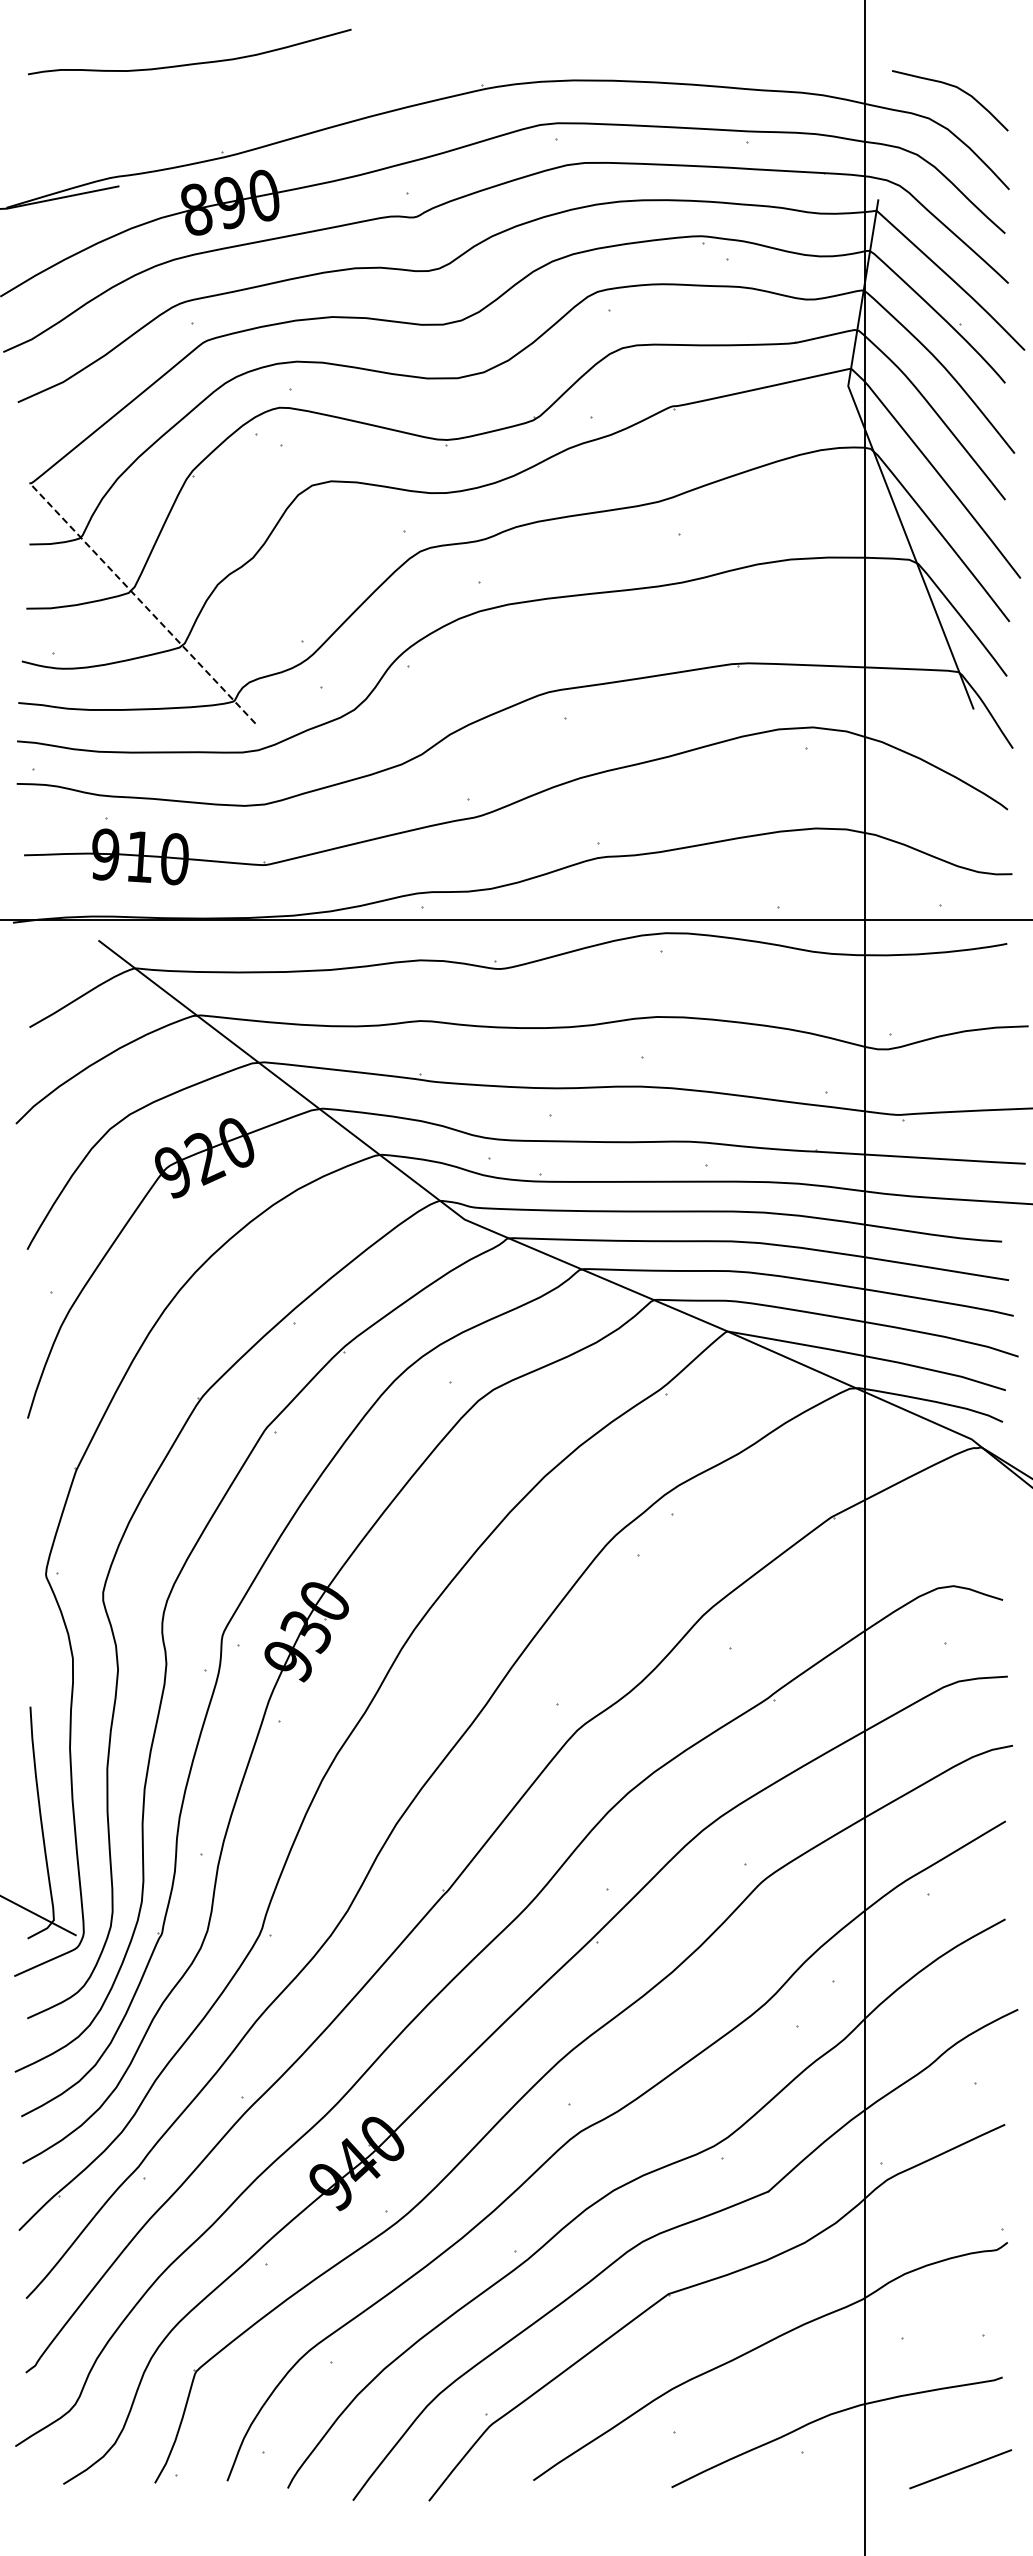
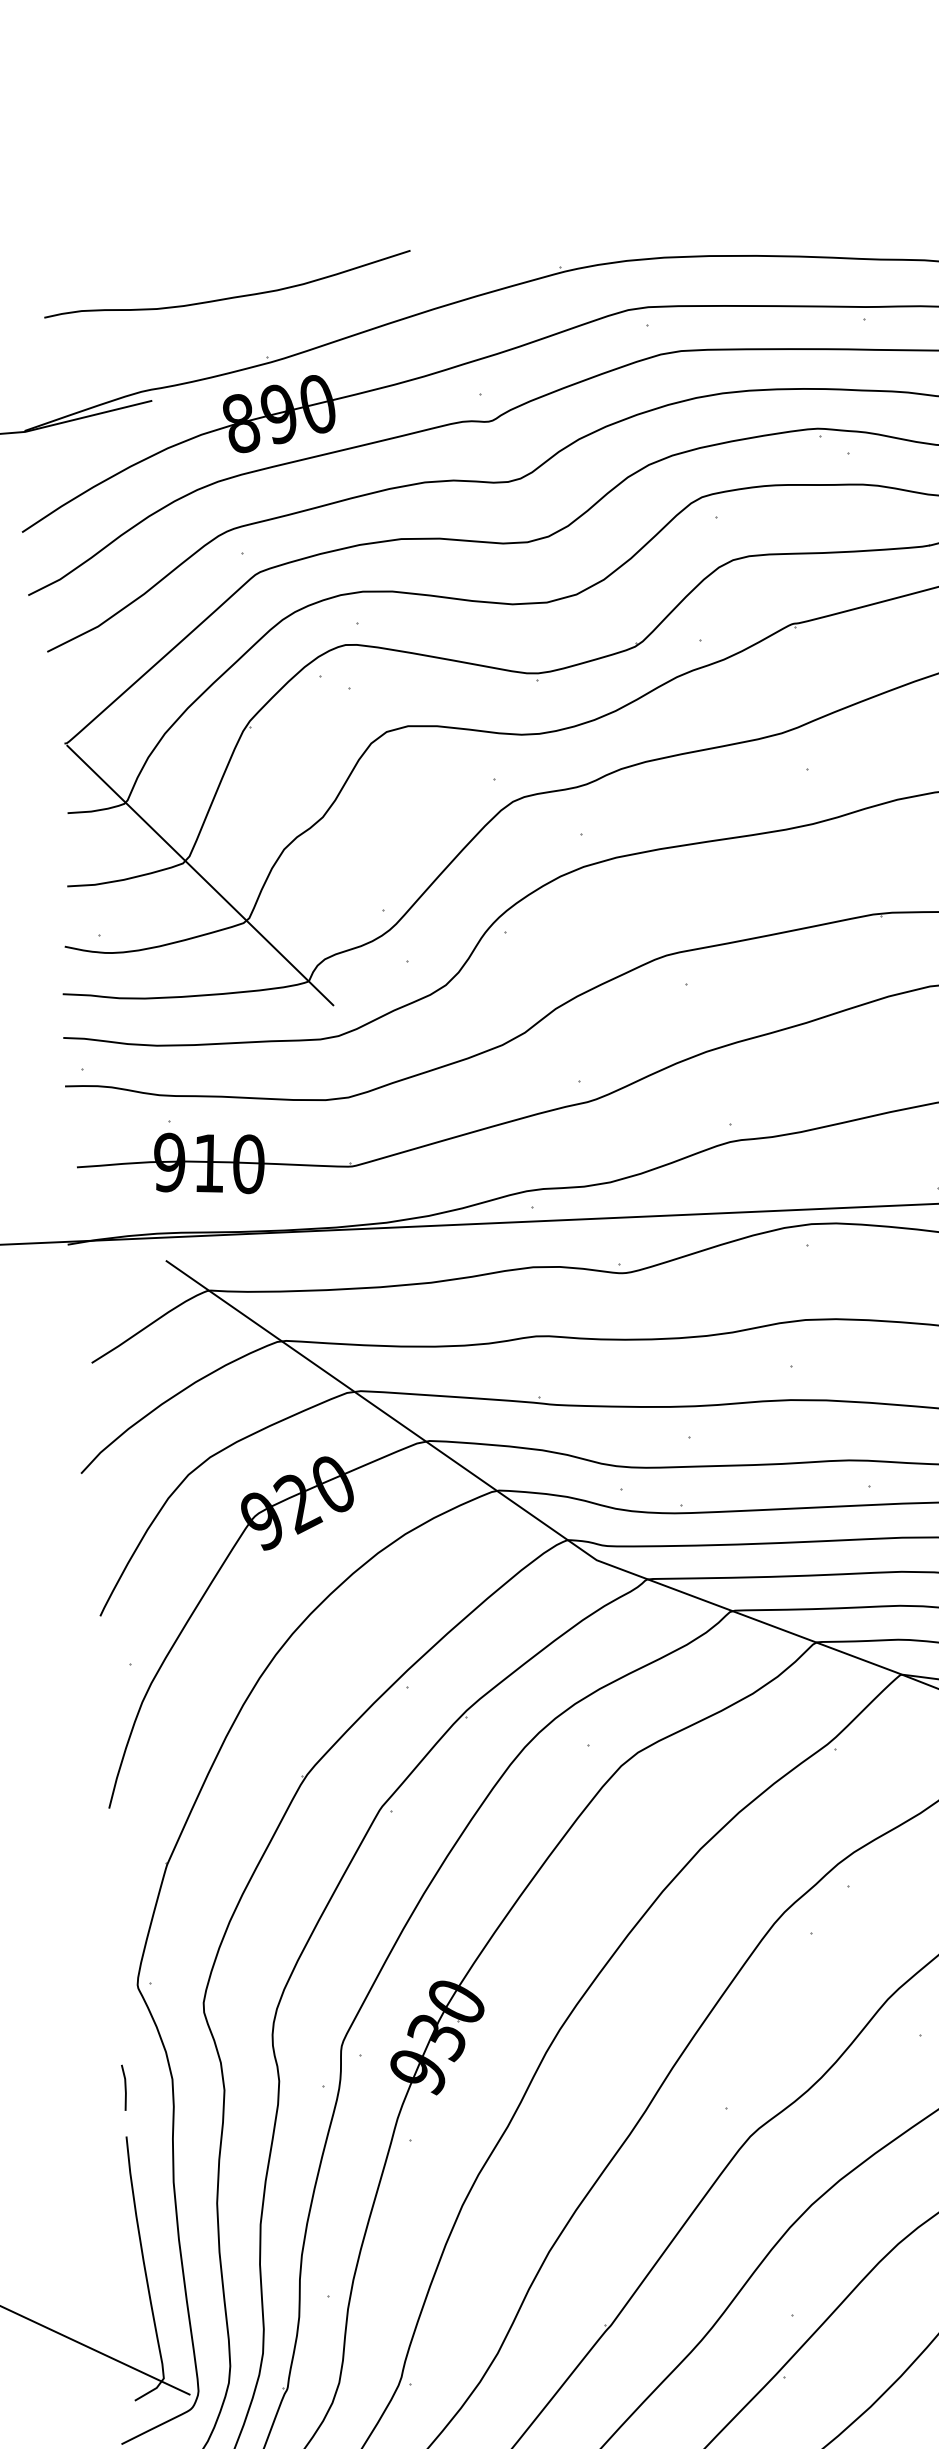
curve: (189, 63) -> (227, 297), moved
line: (143, 604) -> (200, 875), dashed -> solid
line: (30, 1663) -> (124, 2087), added

